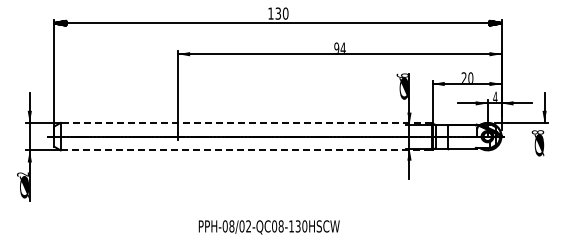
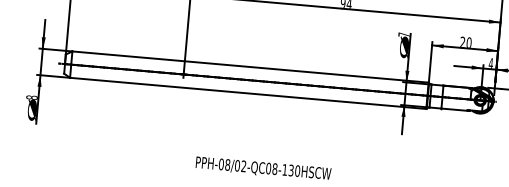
text: (401, 75) -> (402, 34), 6 -> 7
line: (246, 122) -> (250, 66), dashed -> solid
line: (246, 150) -> (248, 93), dashed -> solid
text: (22, 174) -> (31, 97), 2 -> 8

